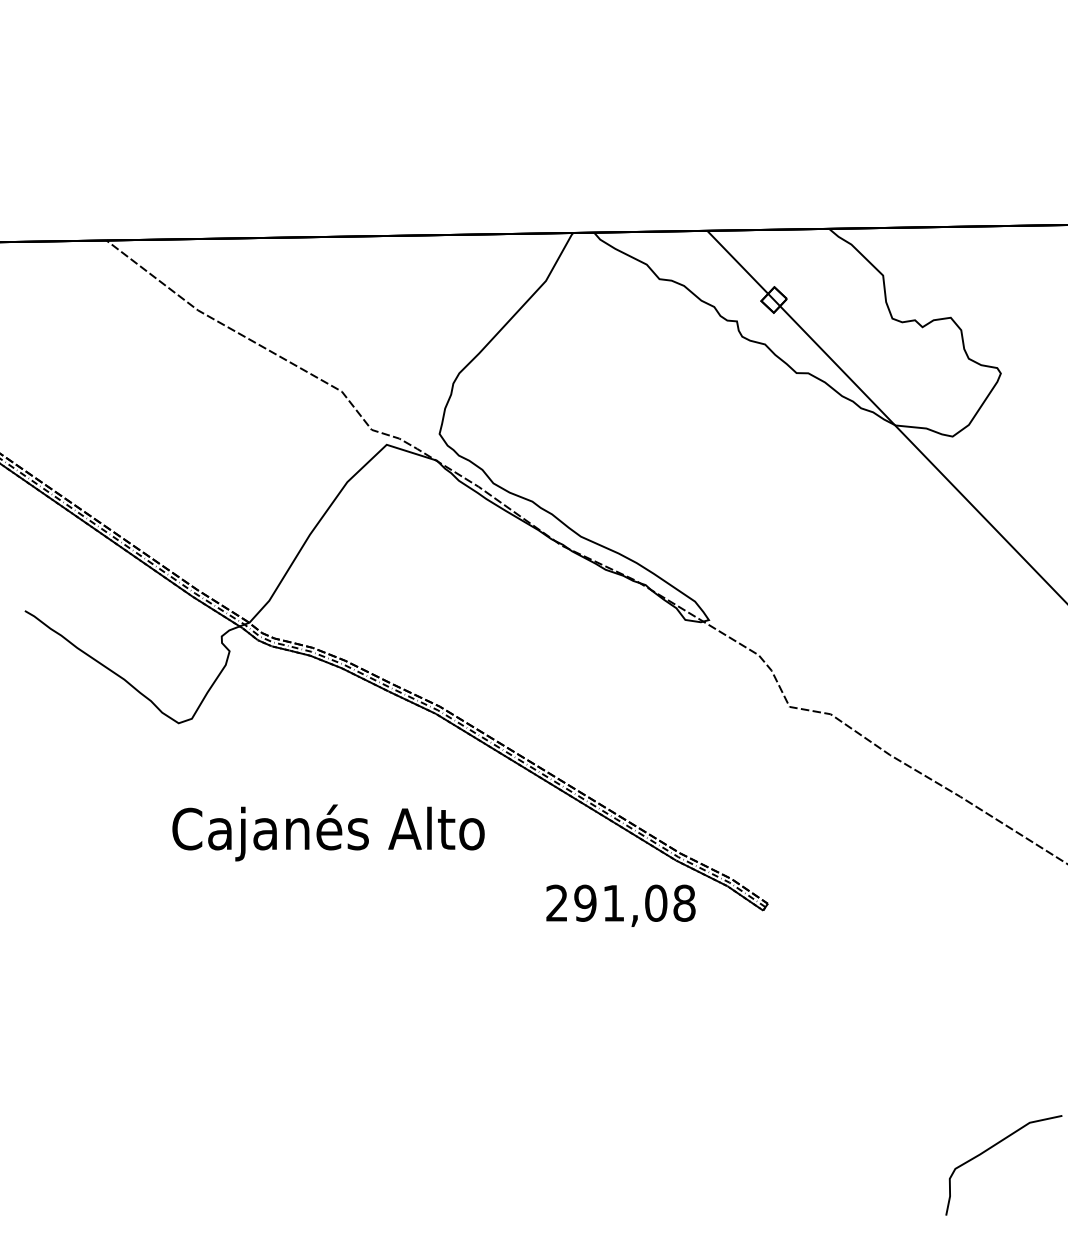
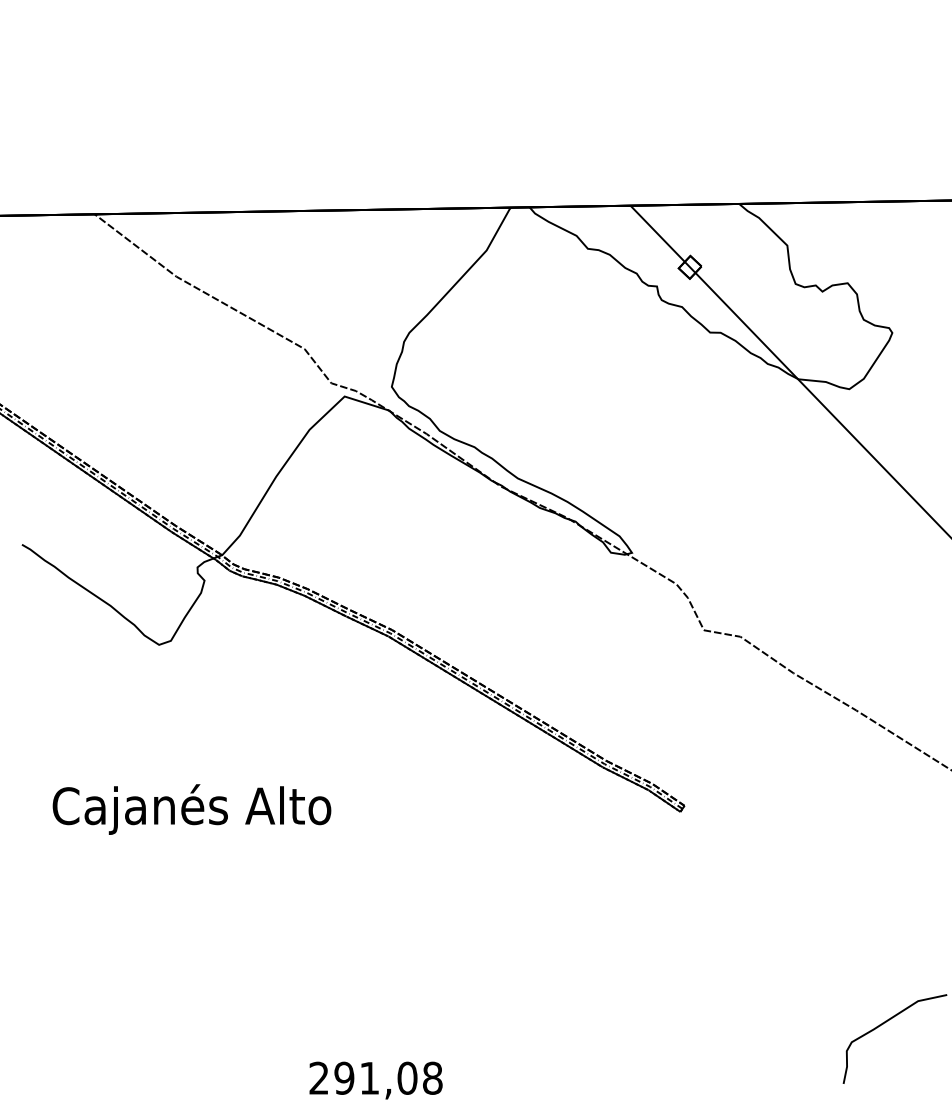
text: (328, 832) -> (191, 809), moved
text: (620, 905) -> (375, 1080), moved

